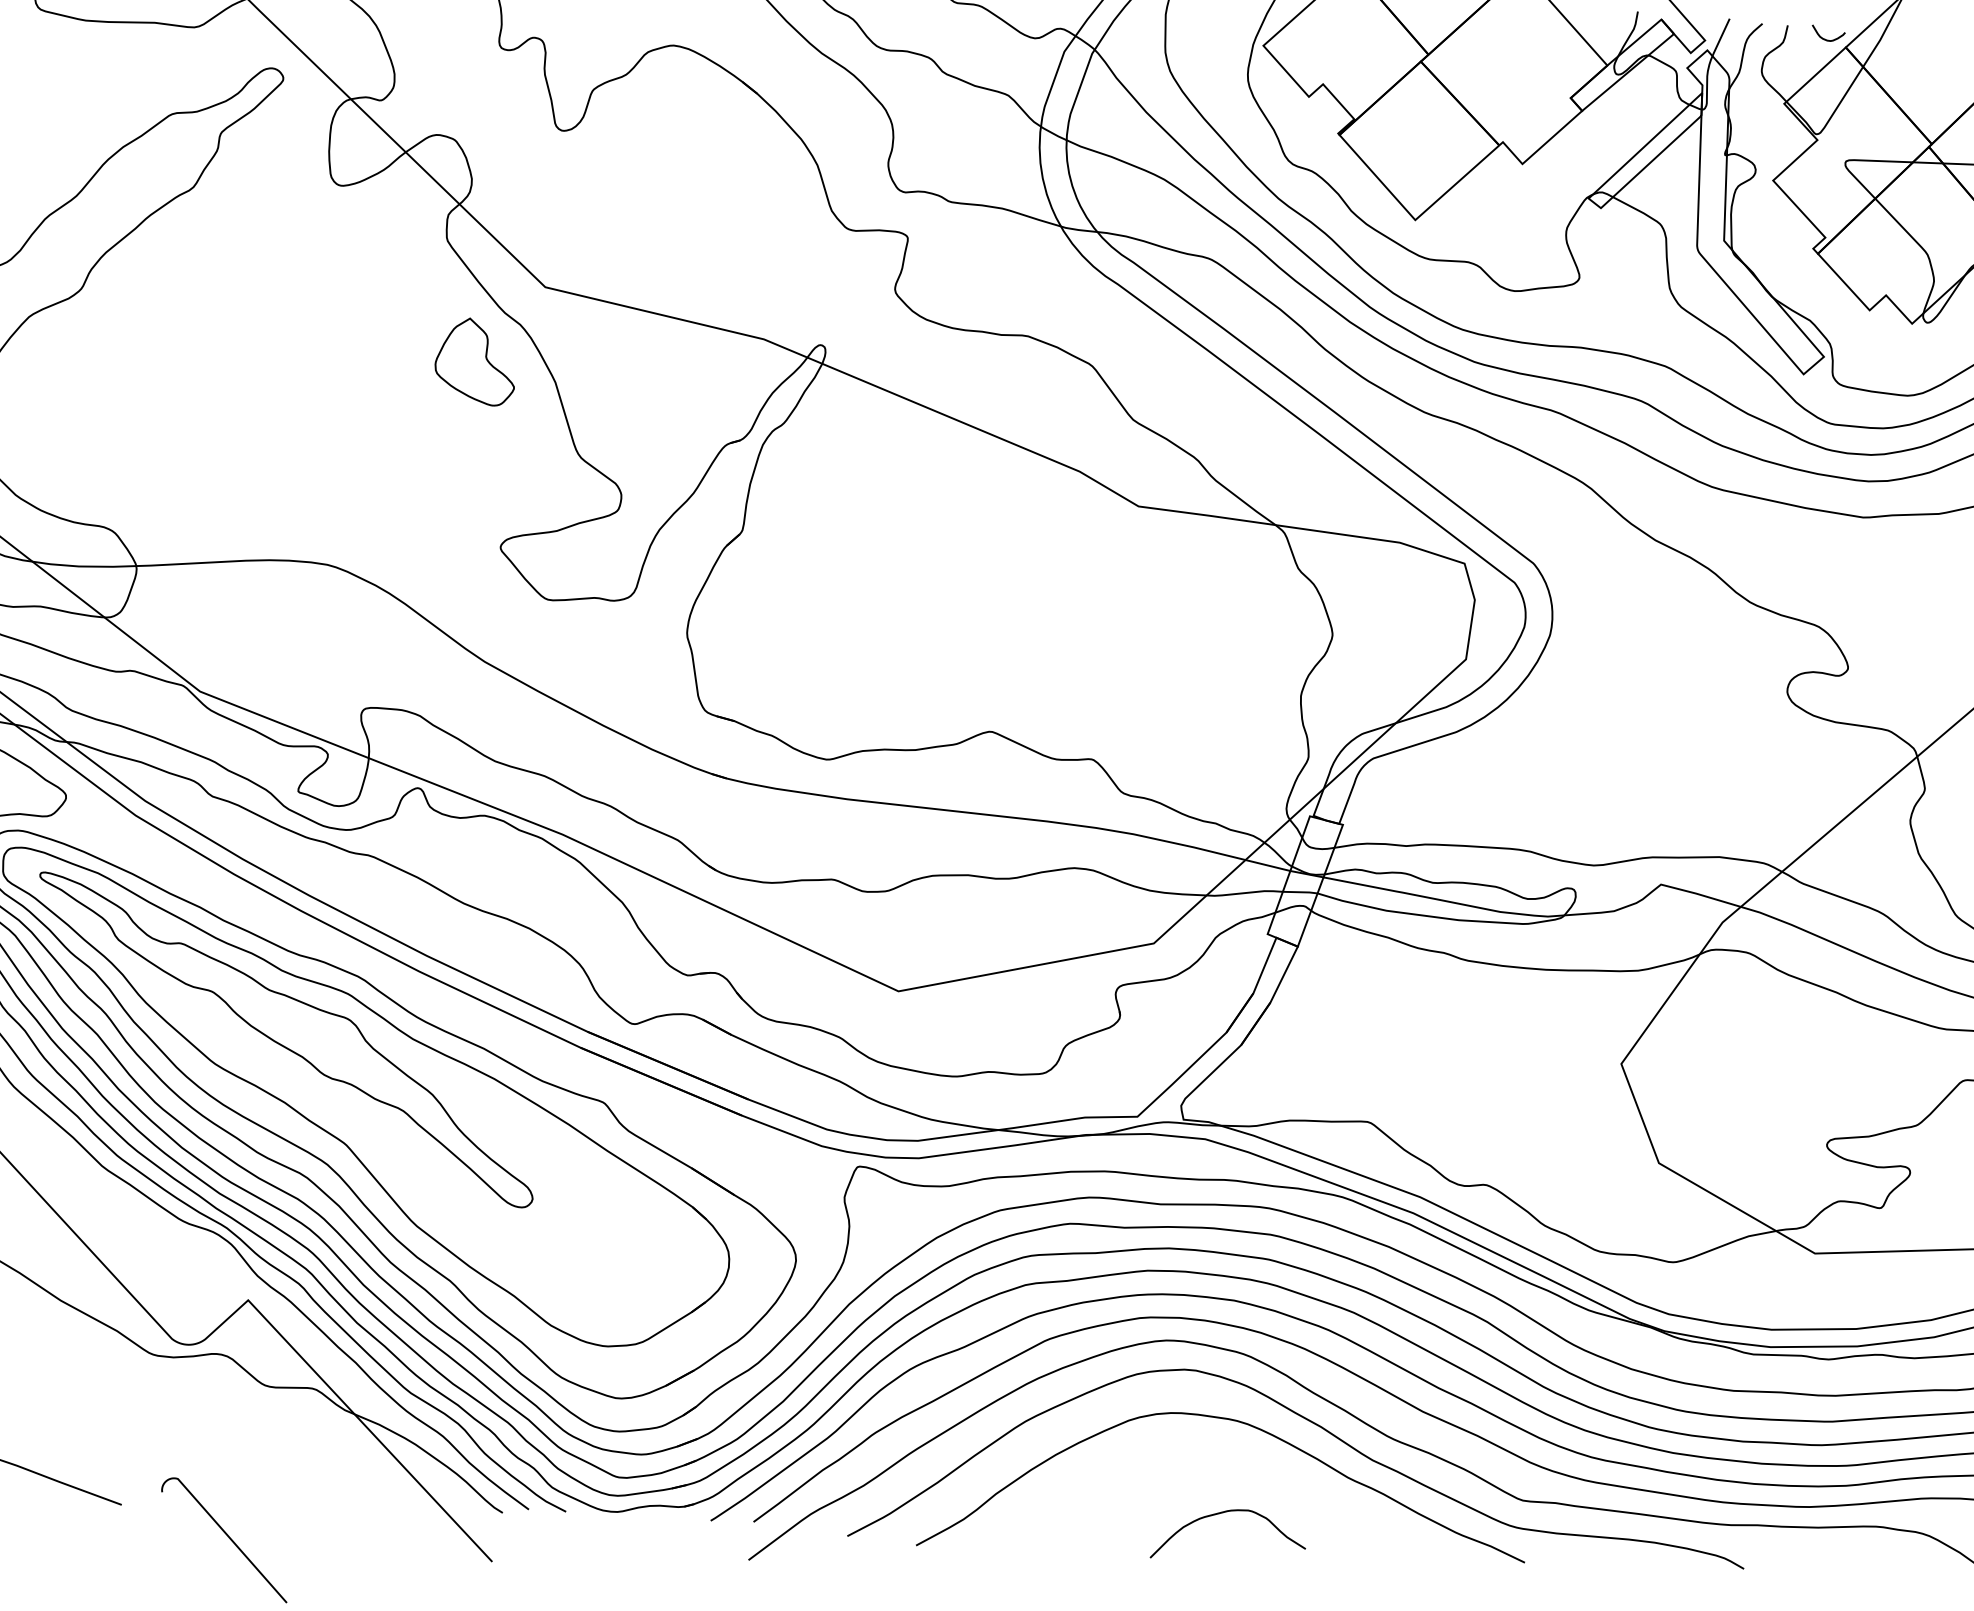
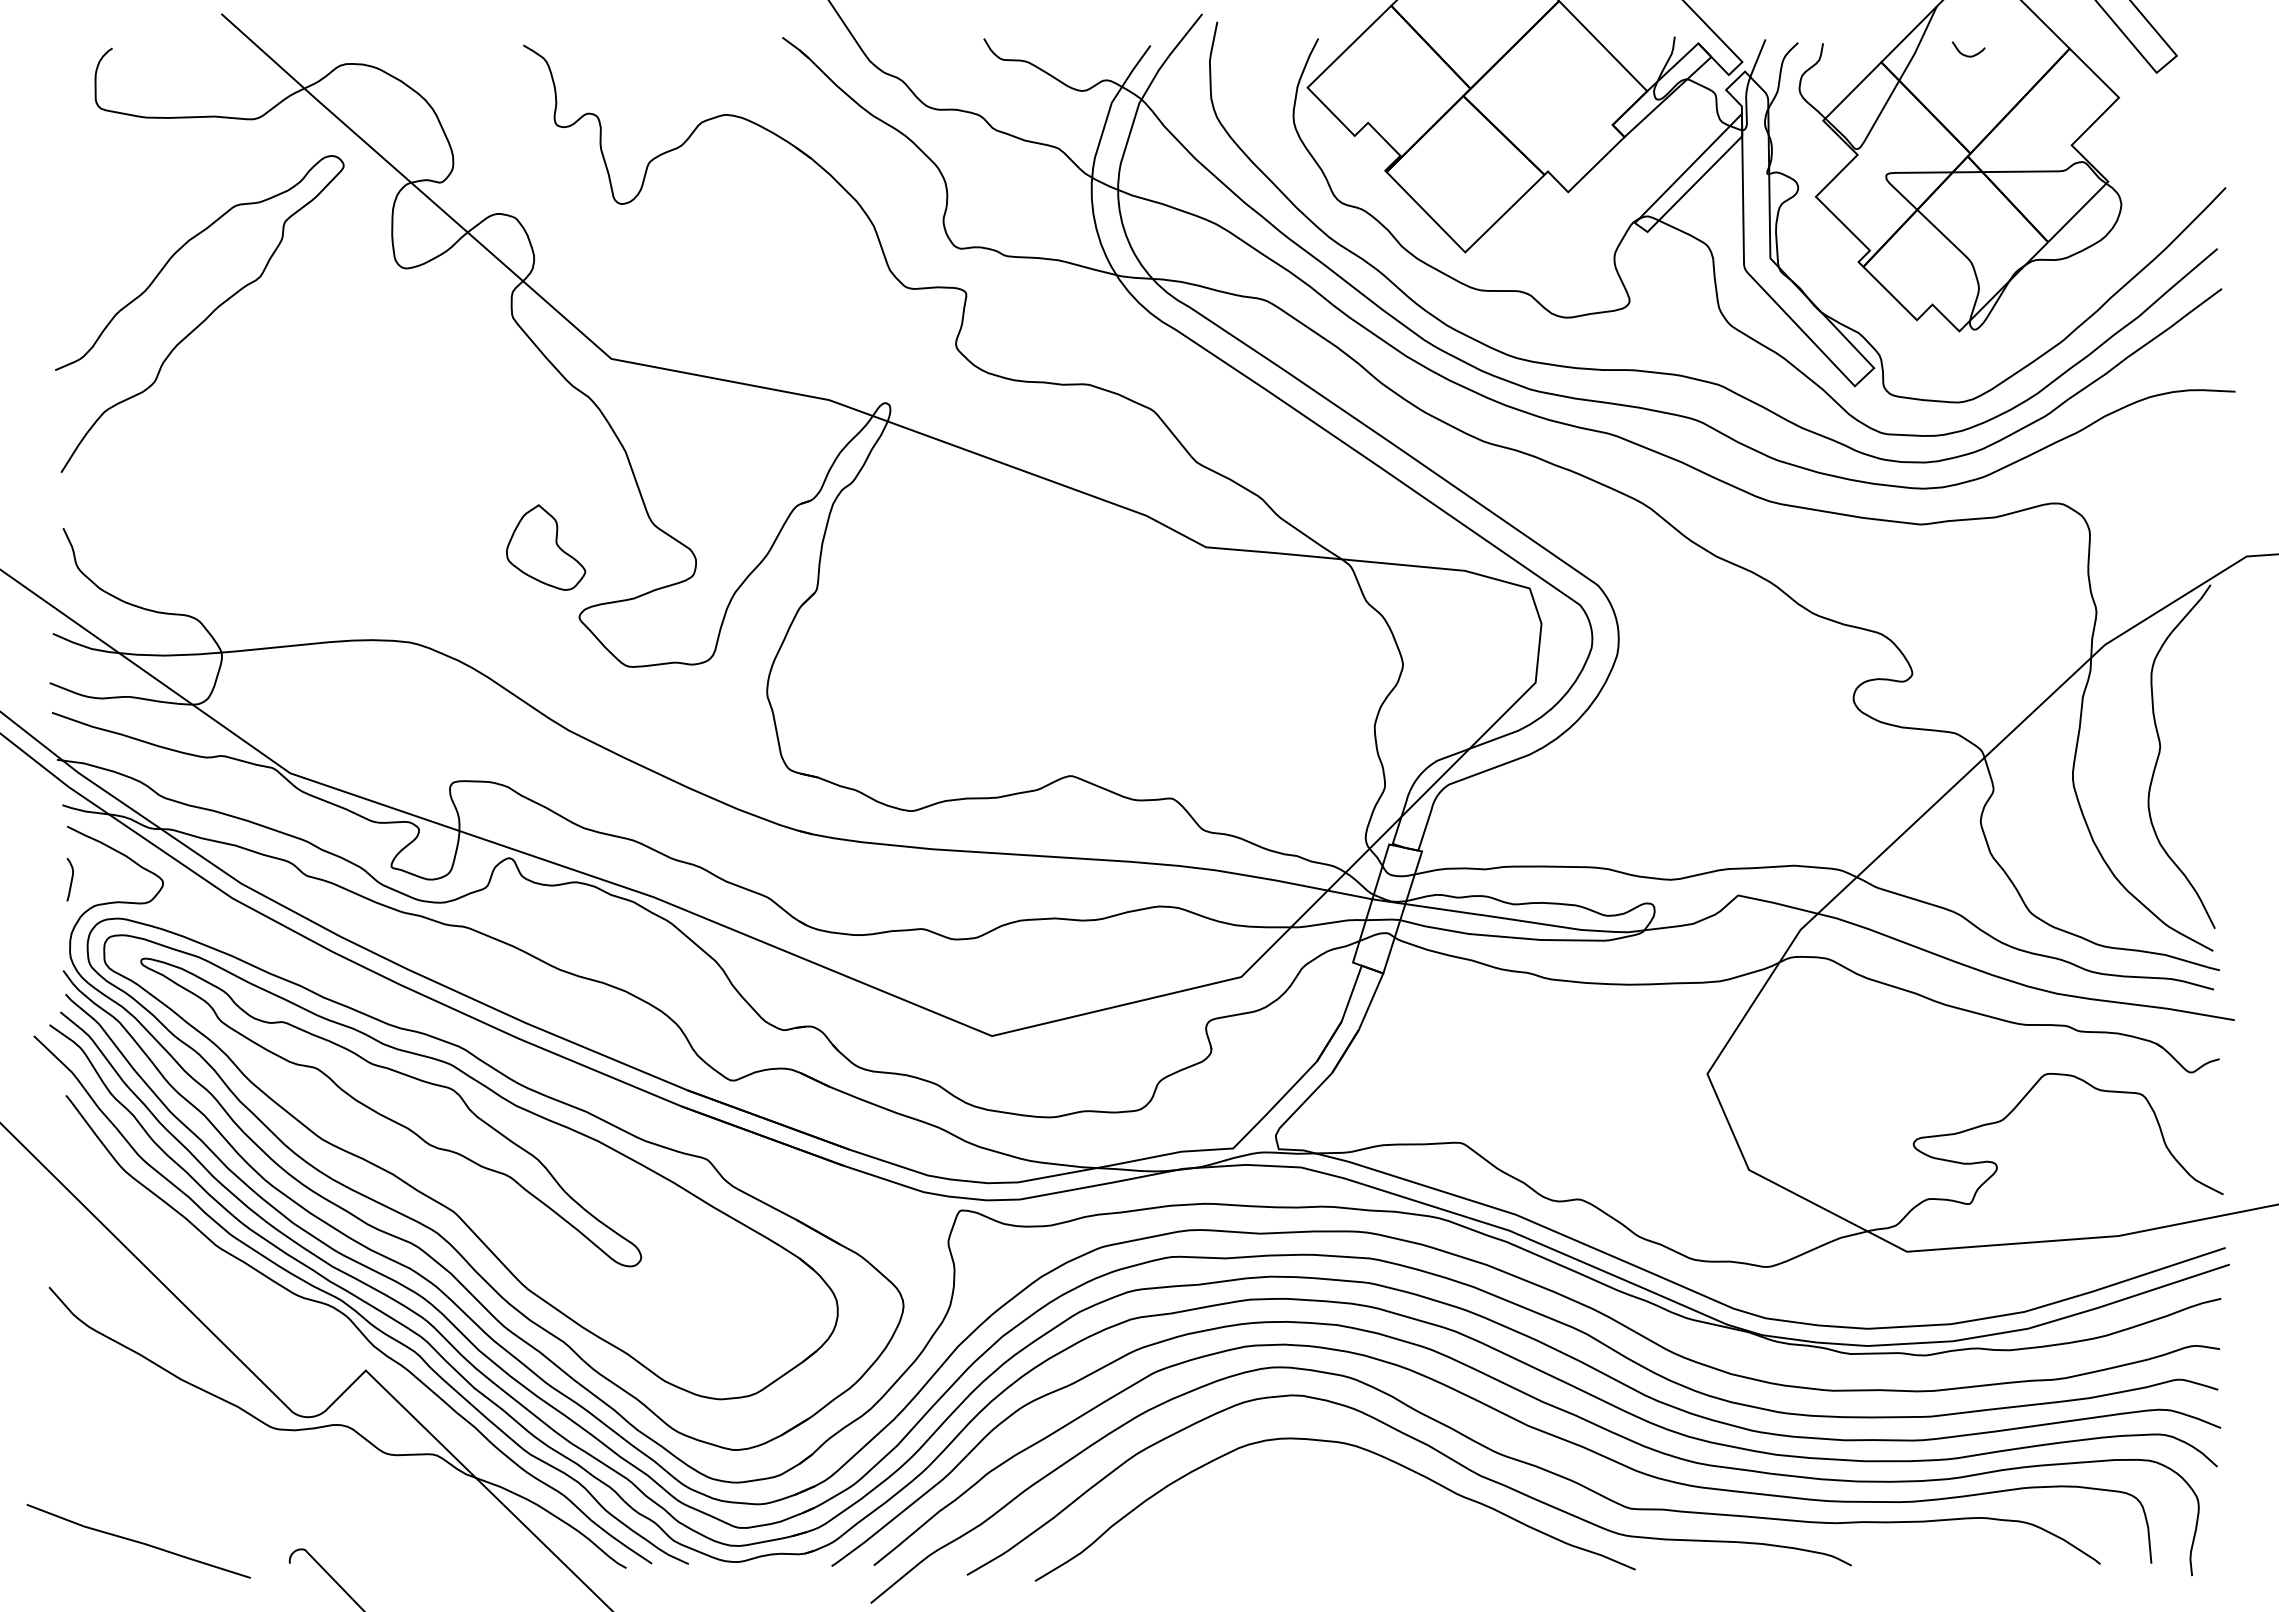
curve: (1825, 38) -> (1965, 54), moved
part: (475, 361) -> (546, 547), moved
curve: (1222, 1513) -> (1335, 1535), removed

